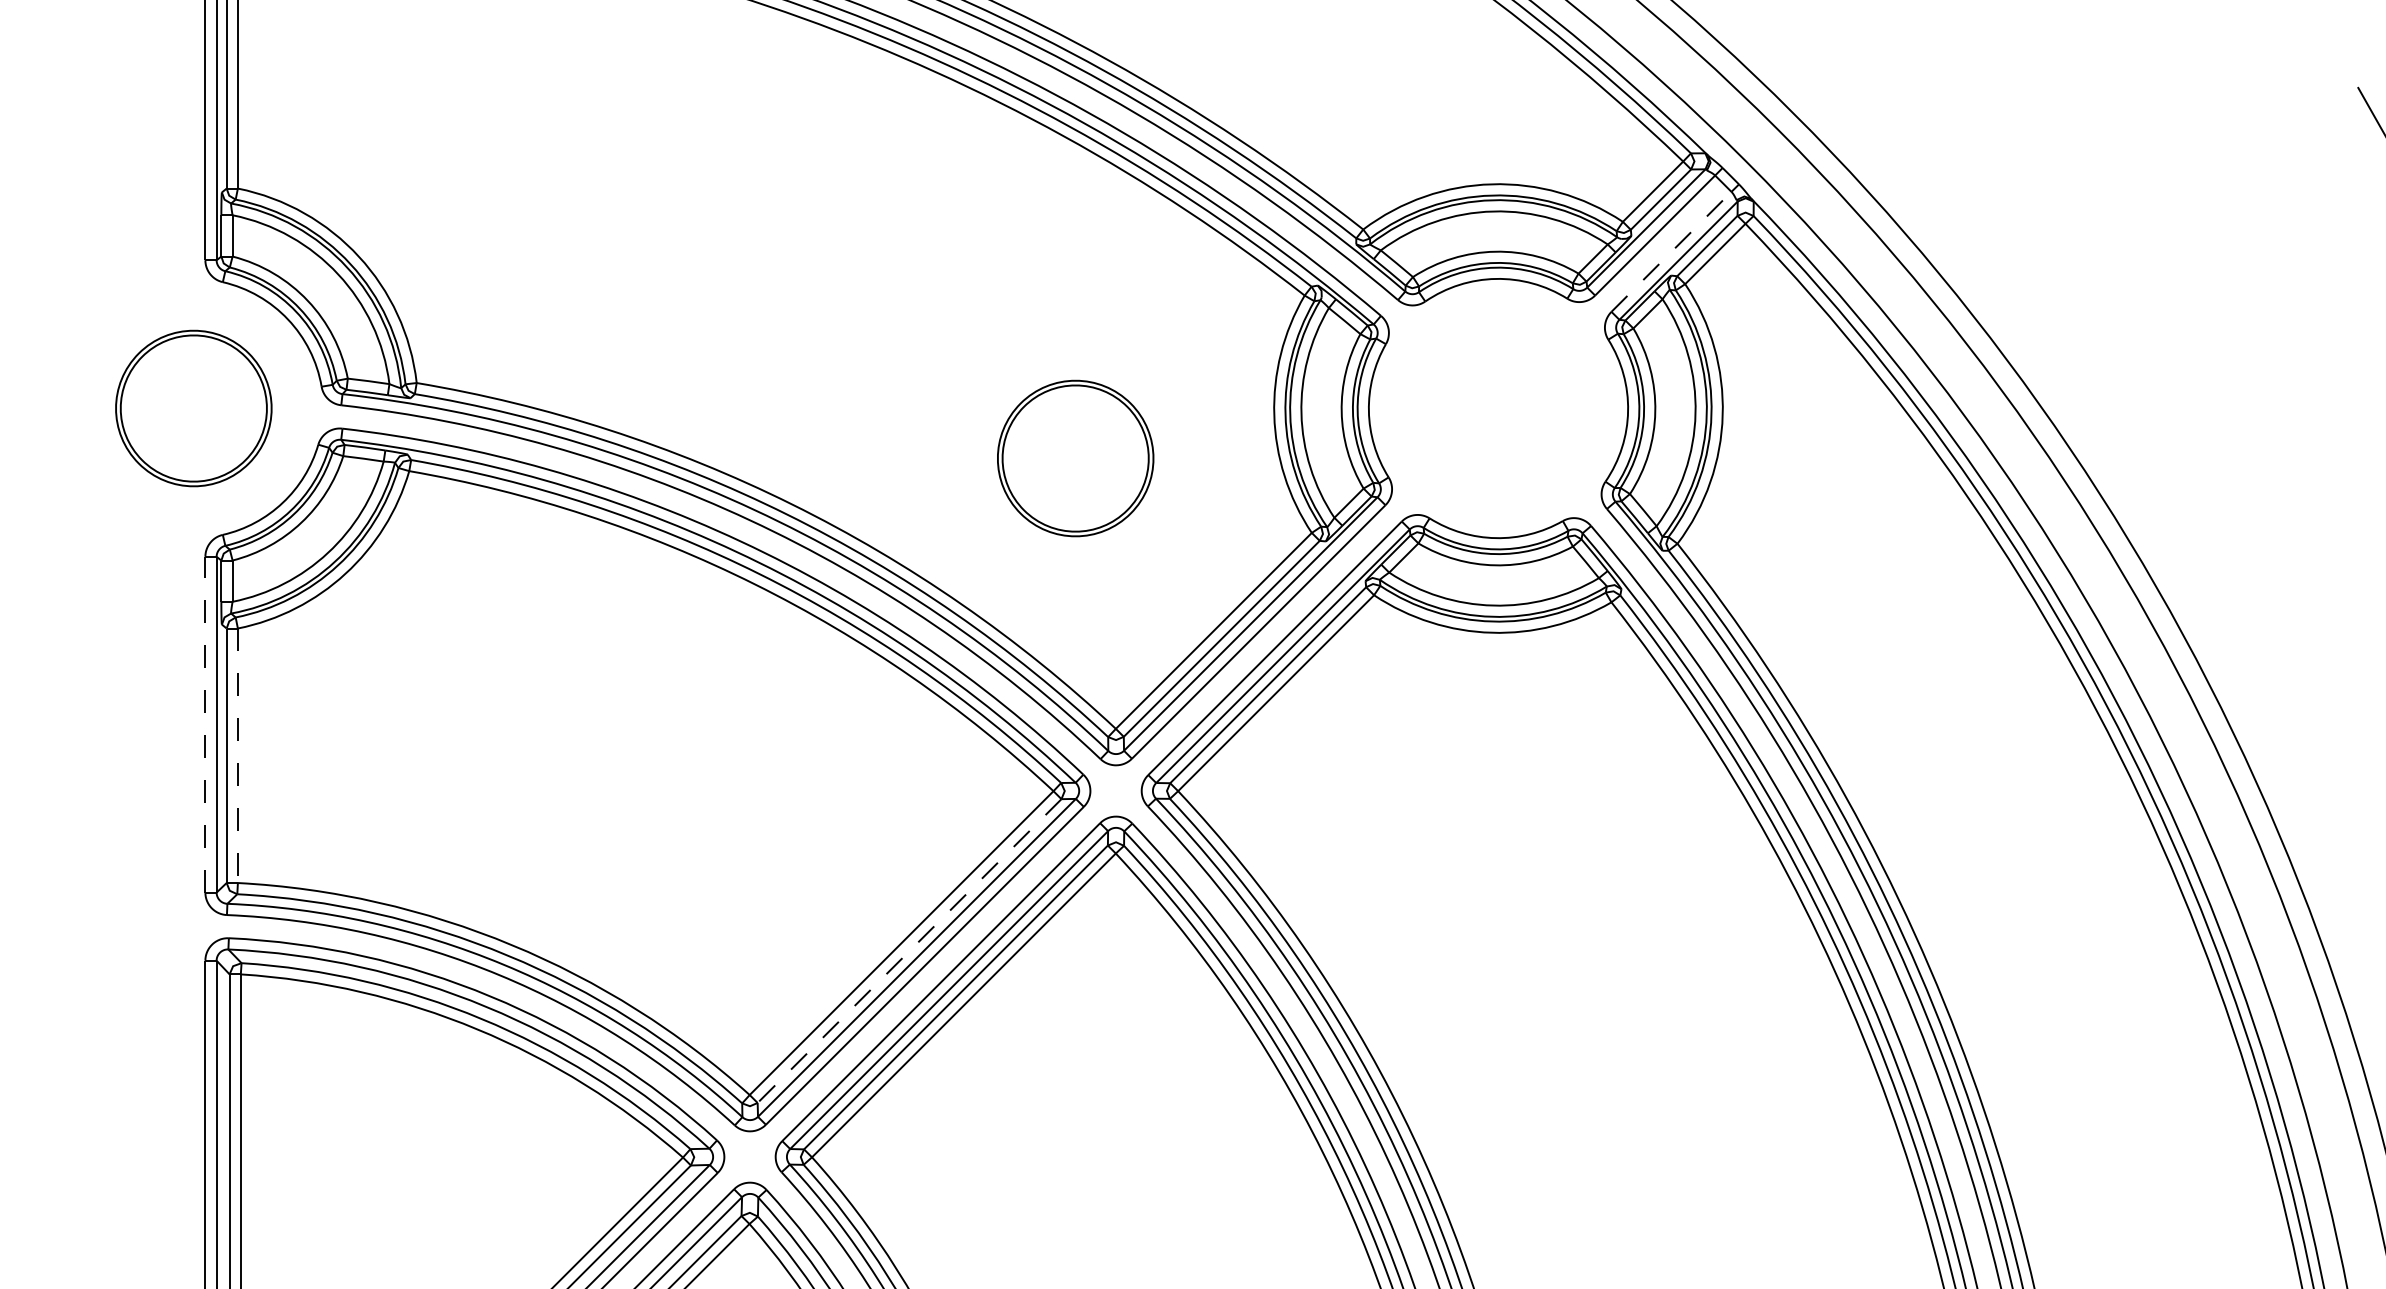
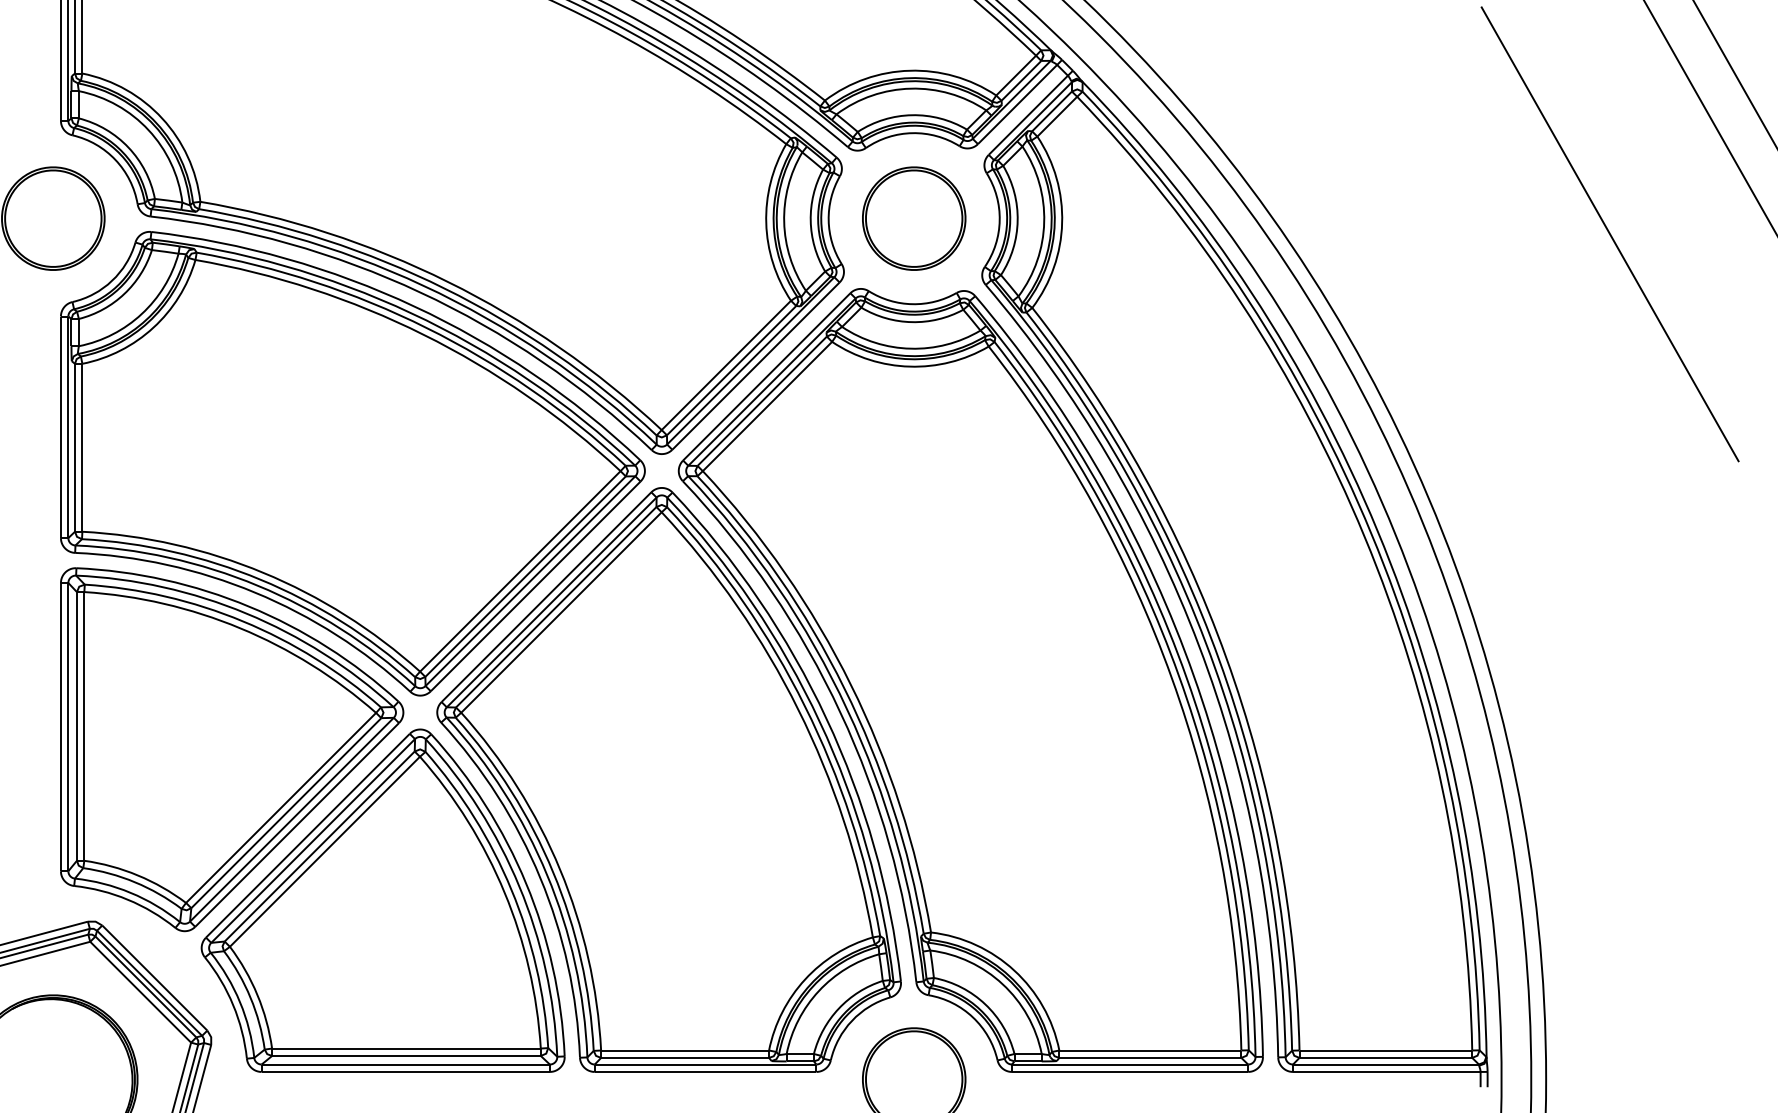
line: (1671, 252) -> (1028, 115), dashed -> solid
part: (1076, 458) -> (914, 218), moved
line: (204, 724) -> (60, 427), dashed -> solid
line: (238, 755) -> (82, 447), dashed -> solid
line: (909, 950) -> (525, 576), dashed -> solid

